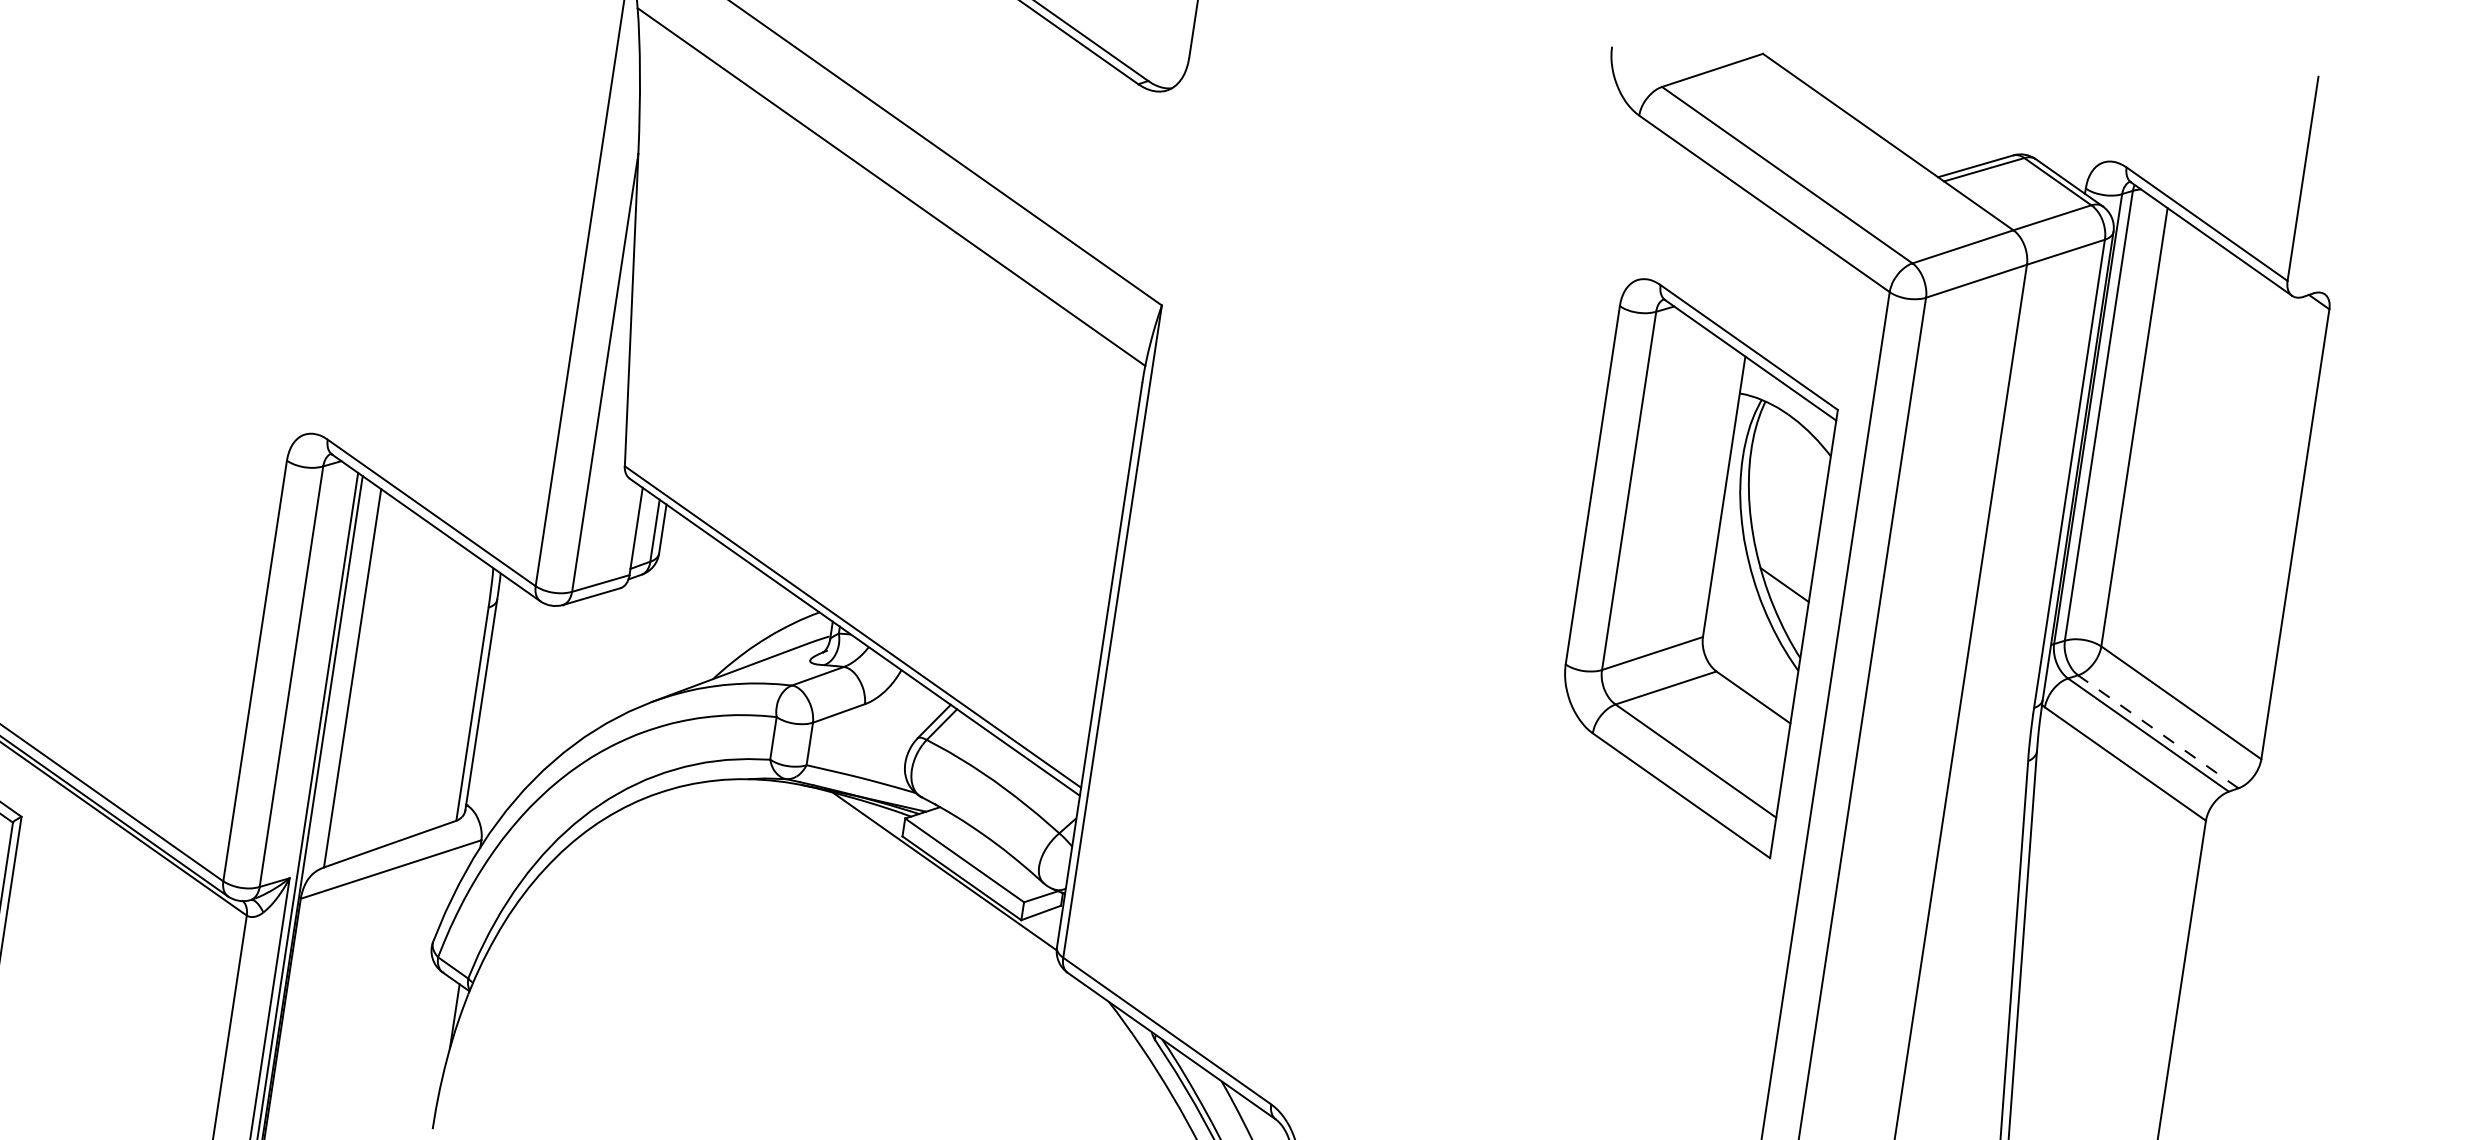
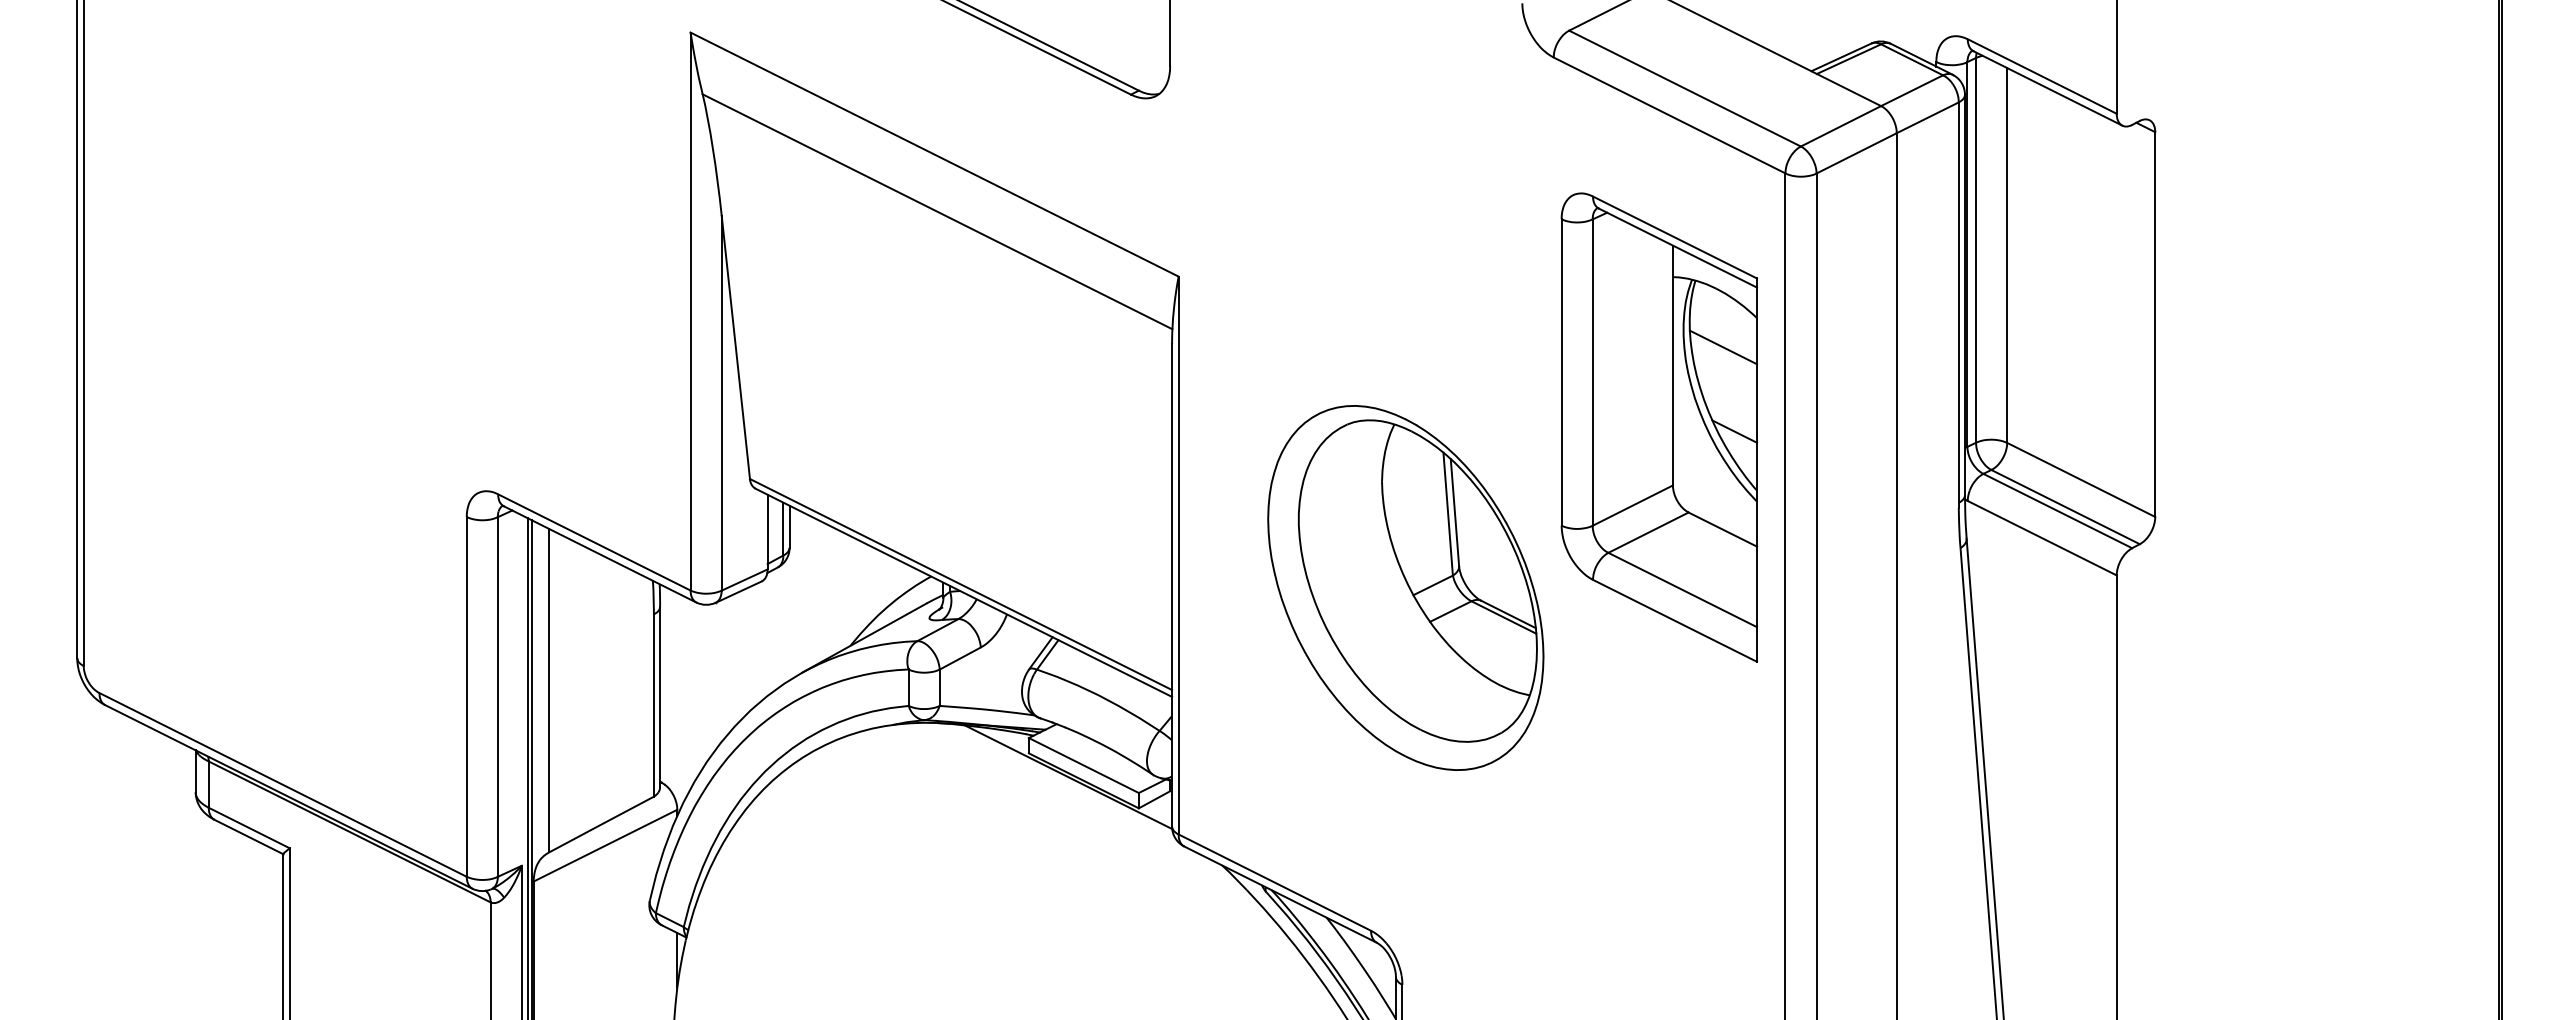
line: (1786, 484) -> (1723, 347), added
part: (1372, 709) -> (1405, 587), added
line: (2158, 732) -> (2065, 507), dashed -> solid

